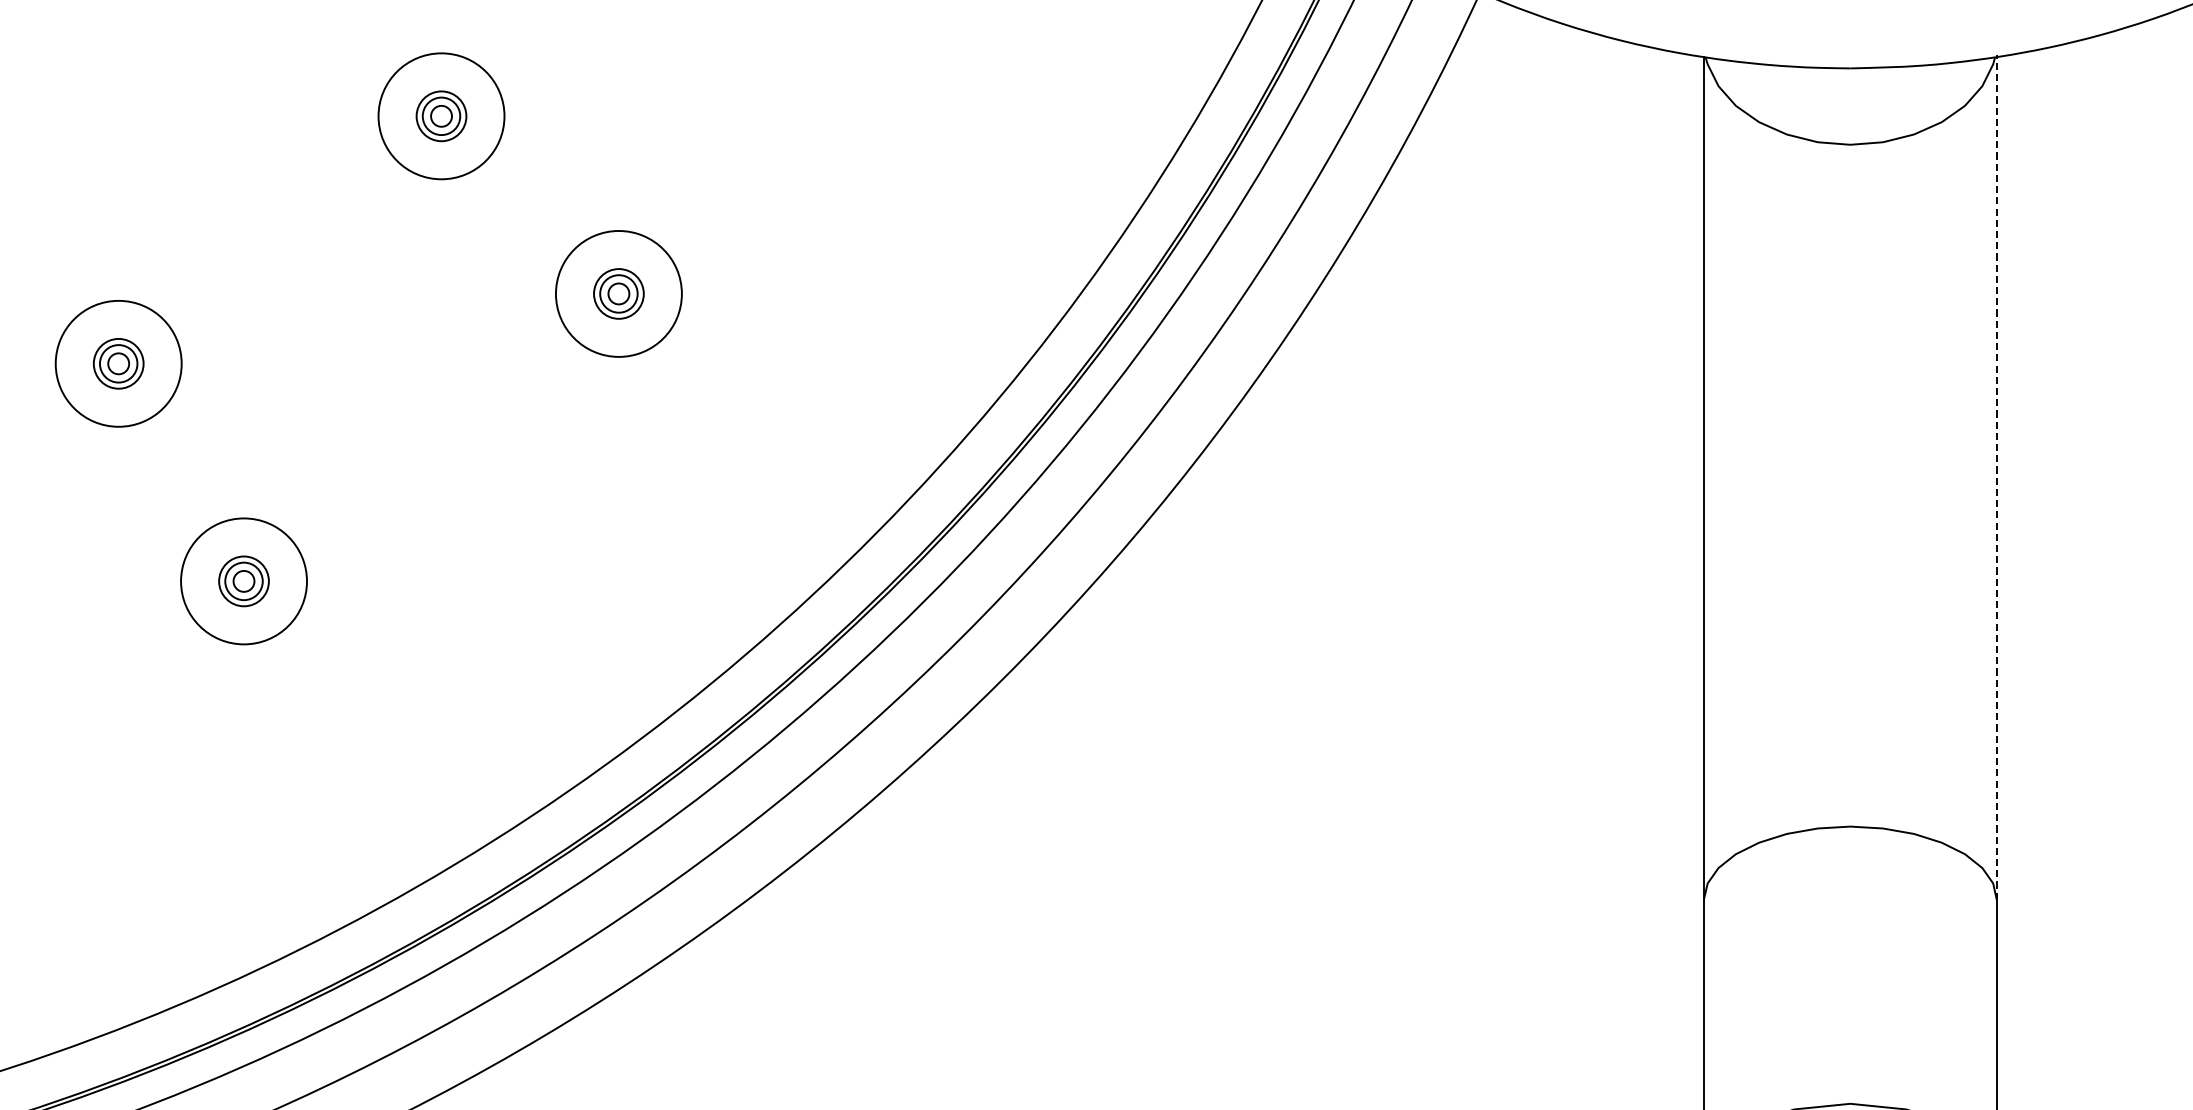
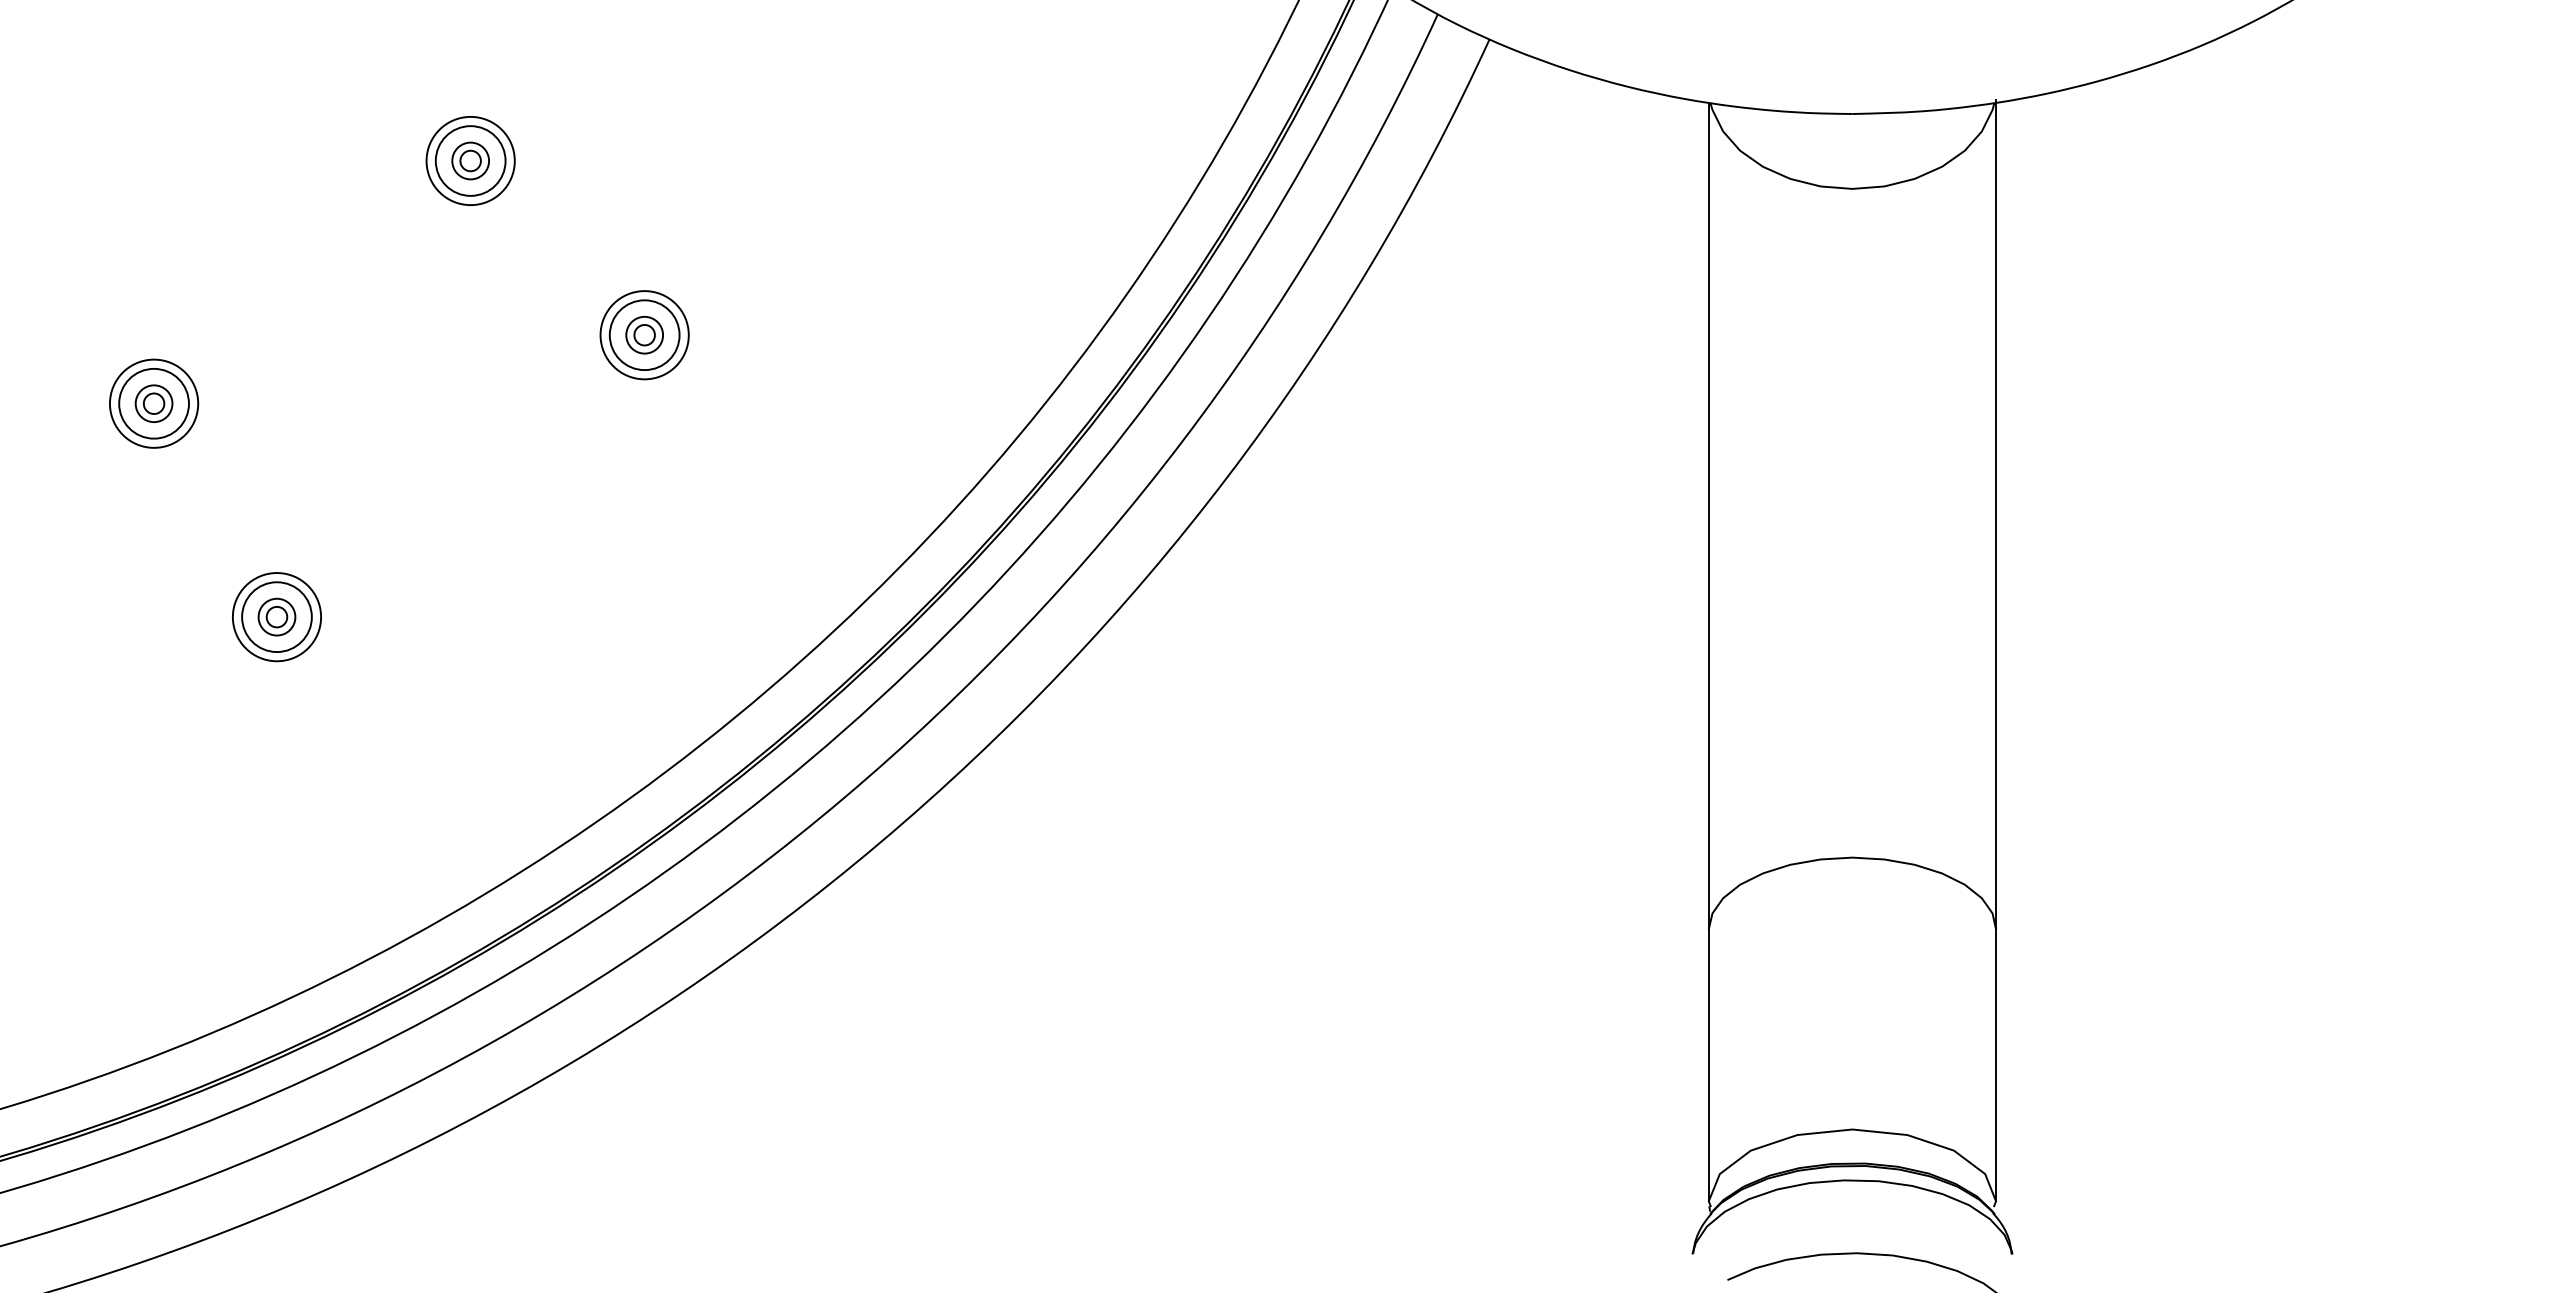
circle: (441, 115) -> (470, 160), size x0.71
circle: (441, 115) -> (470, 160), size x1.43
circle: (618, 294) -> (644, 335), size x0.71
circle: (618, 294) -> (644, 335), size x1.43
circle: (118, 363) -> (153, 403), size x0.71
circle: (118, 363) -> (153, 403), size x1.43
line: (1997, 476) -> (1996, 514), dashed -> solid
circle: (243, 581) -> (276, 617), size x0.71
circle: (243, 581) -> (276, 617), size x1.43

